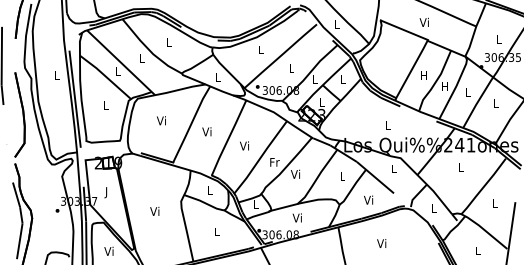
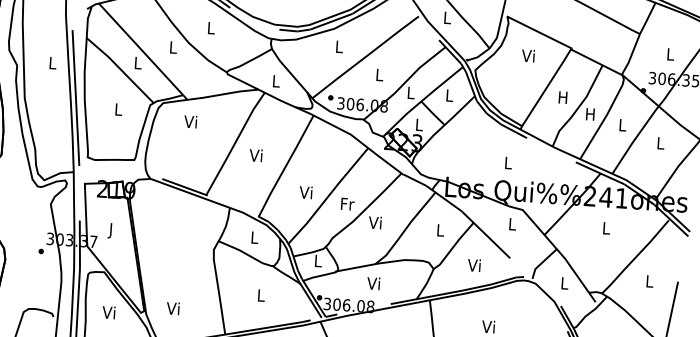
text: (423, 21) -> (527, 54), moved
text: (161, 120) -> (190, 121), moved
text: (244, 145) -> (306, 191), moved
text: (154, 210) -> (172, 307), moved

